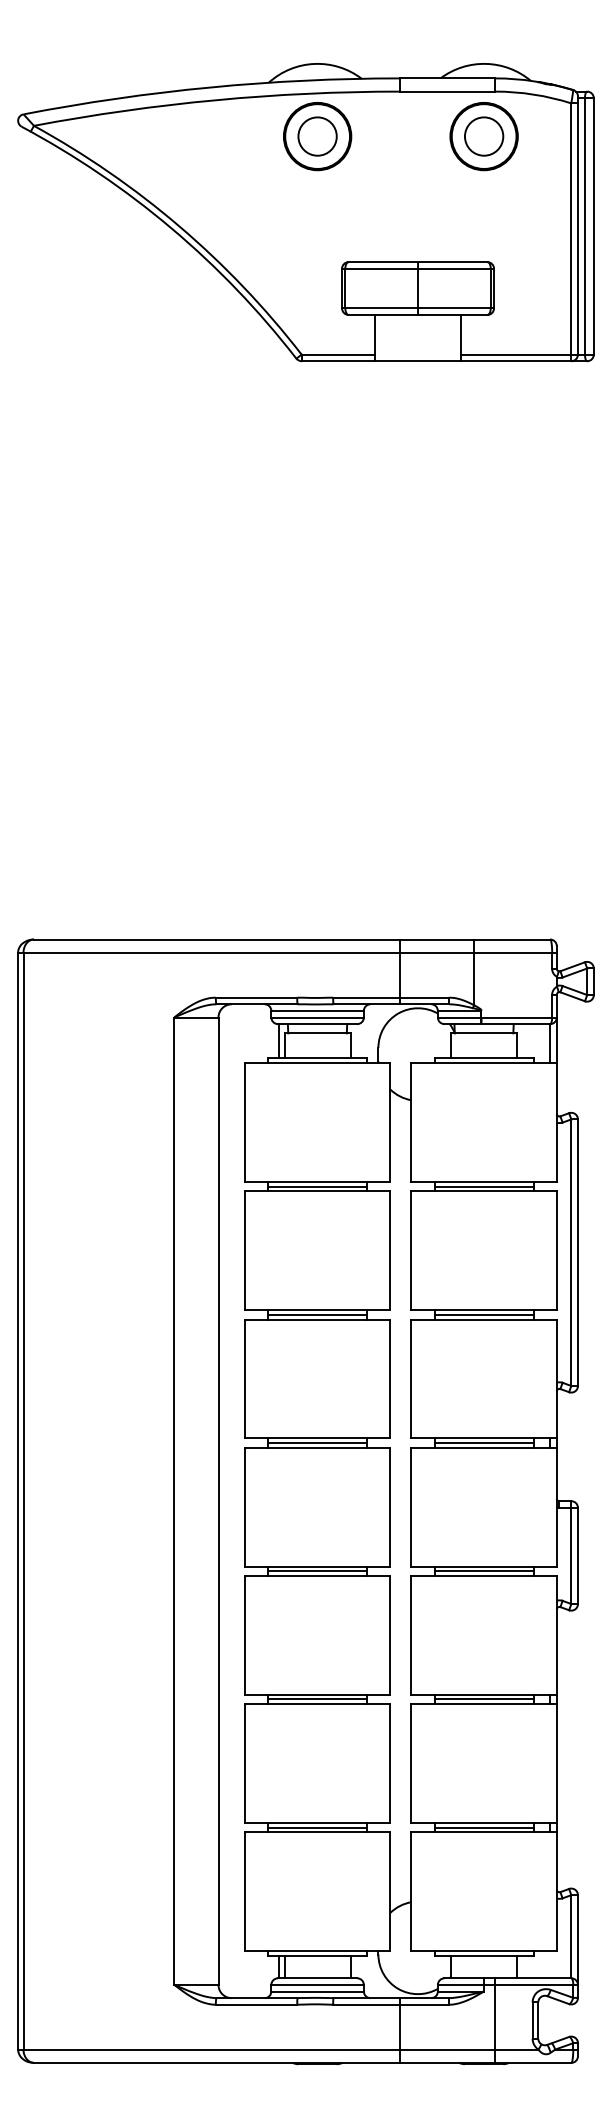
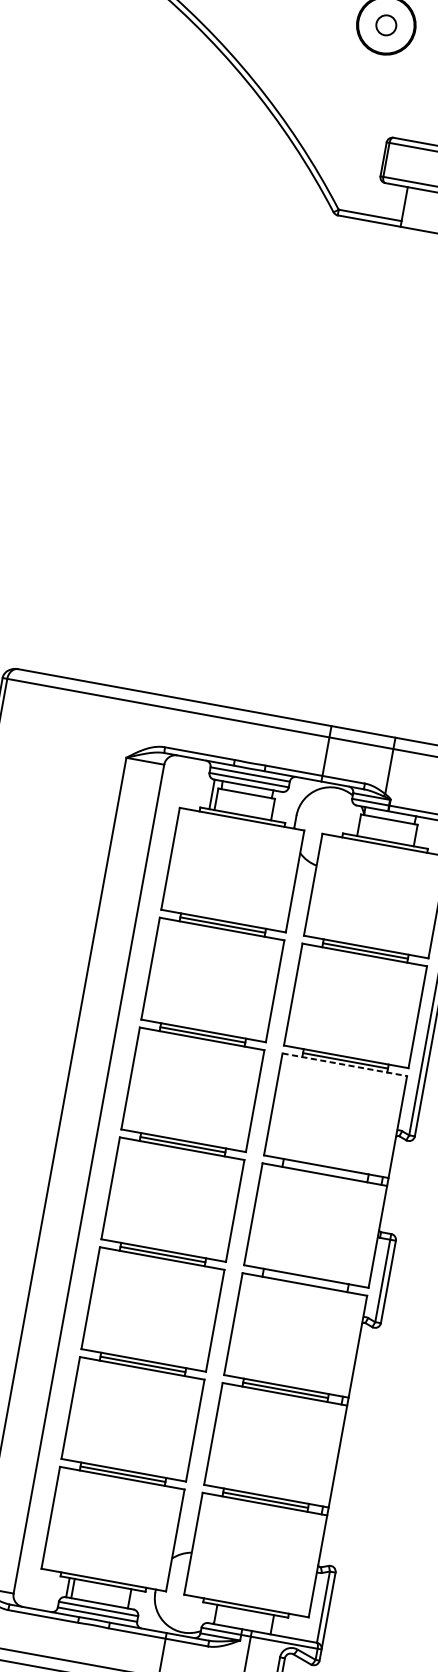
circle: (317, 136) -> (386, 25), size x0.6
line: (484, 1319) -> (345, 1064), solid -> dashed
line: (483, 1443) -> (324, 1170), removed
line: (483, 1571) -> (305, 1280), removed

